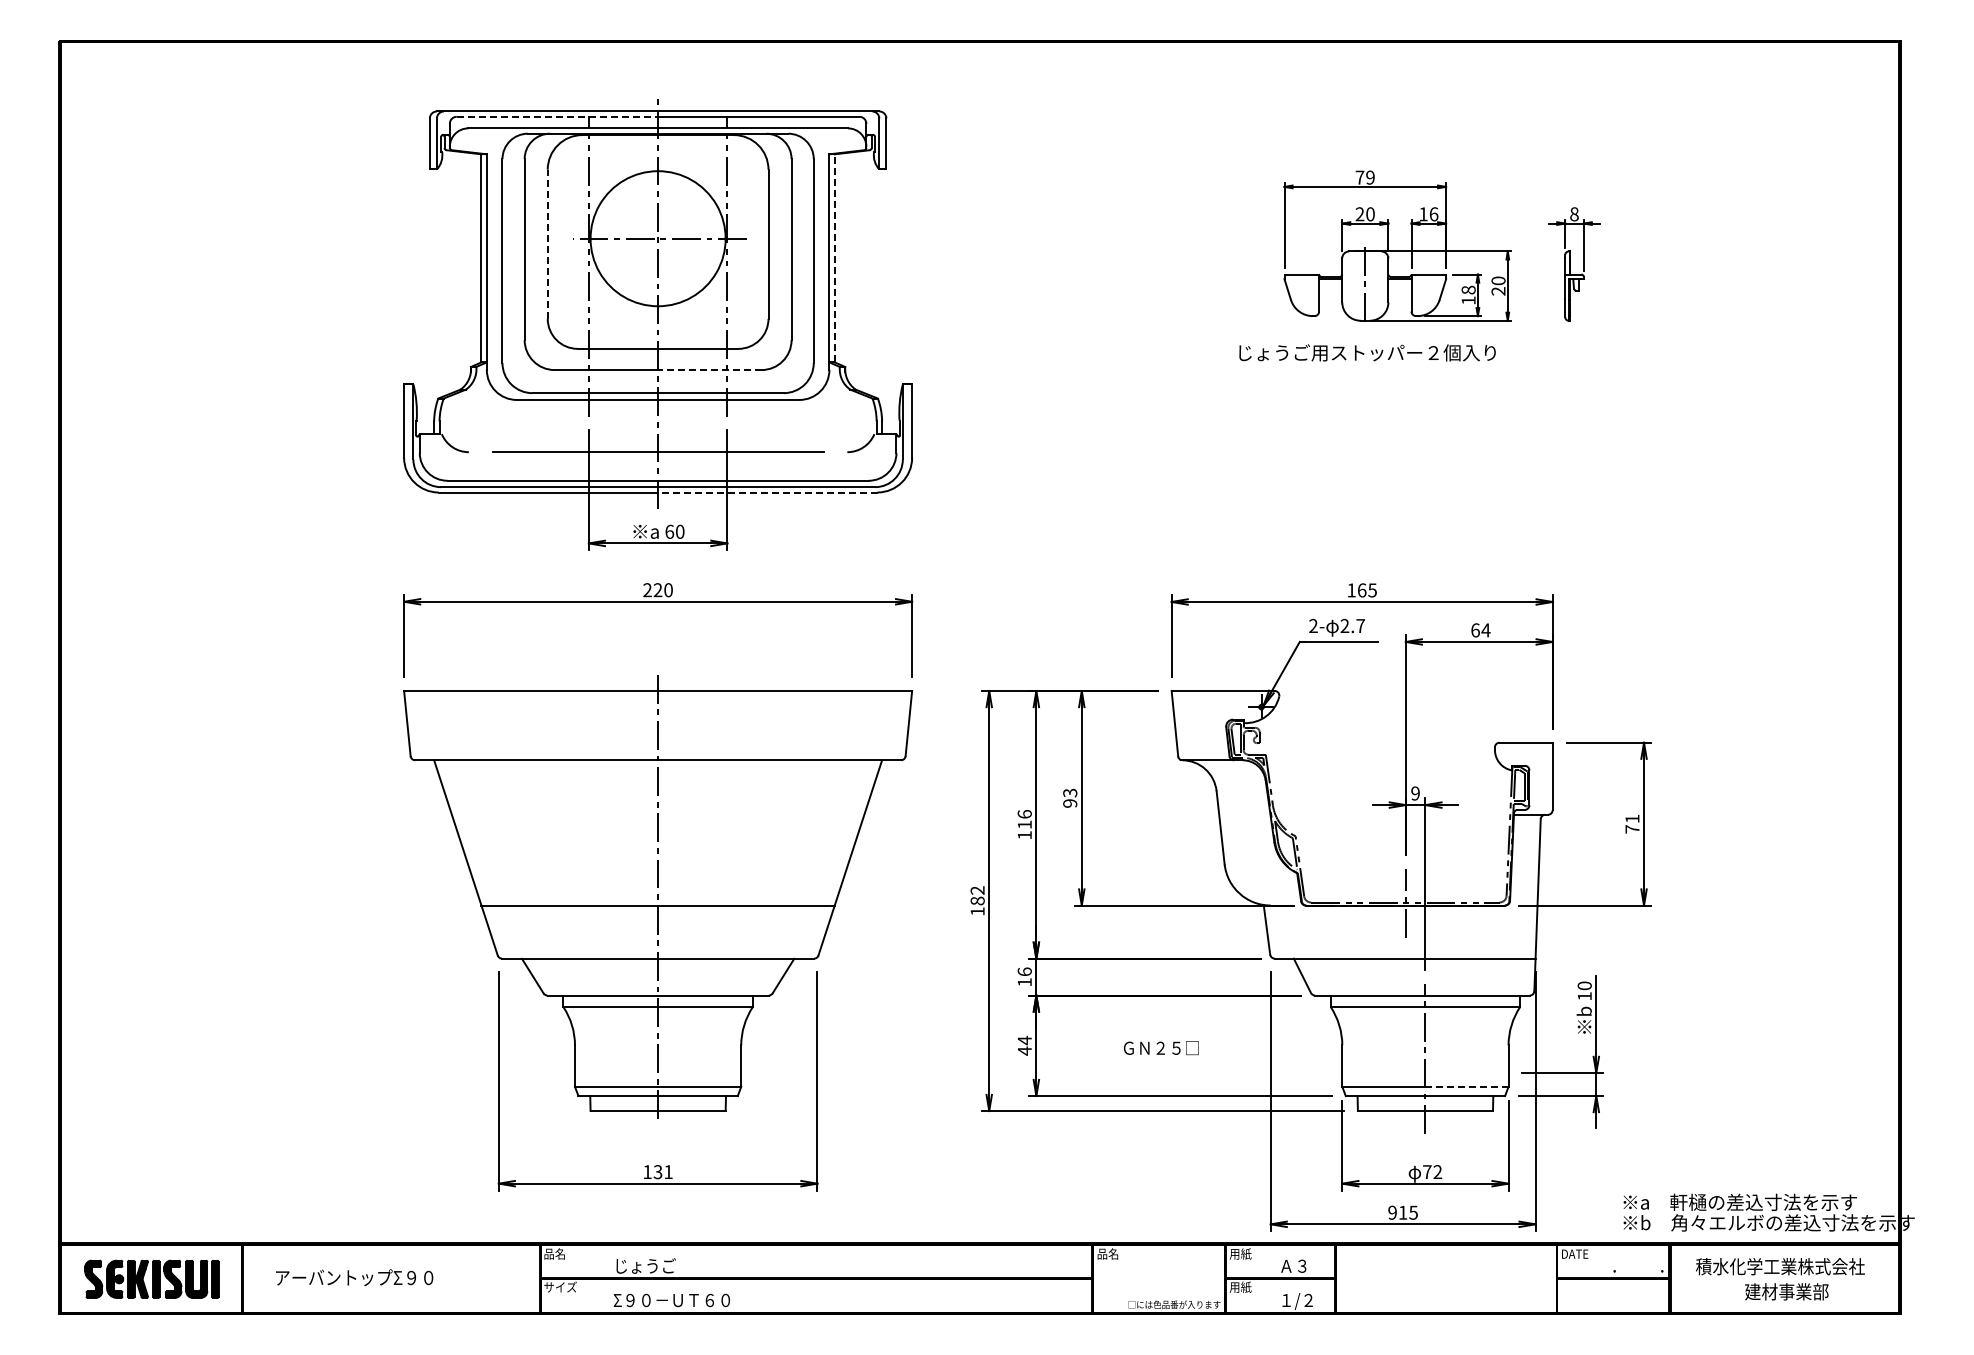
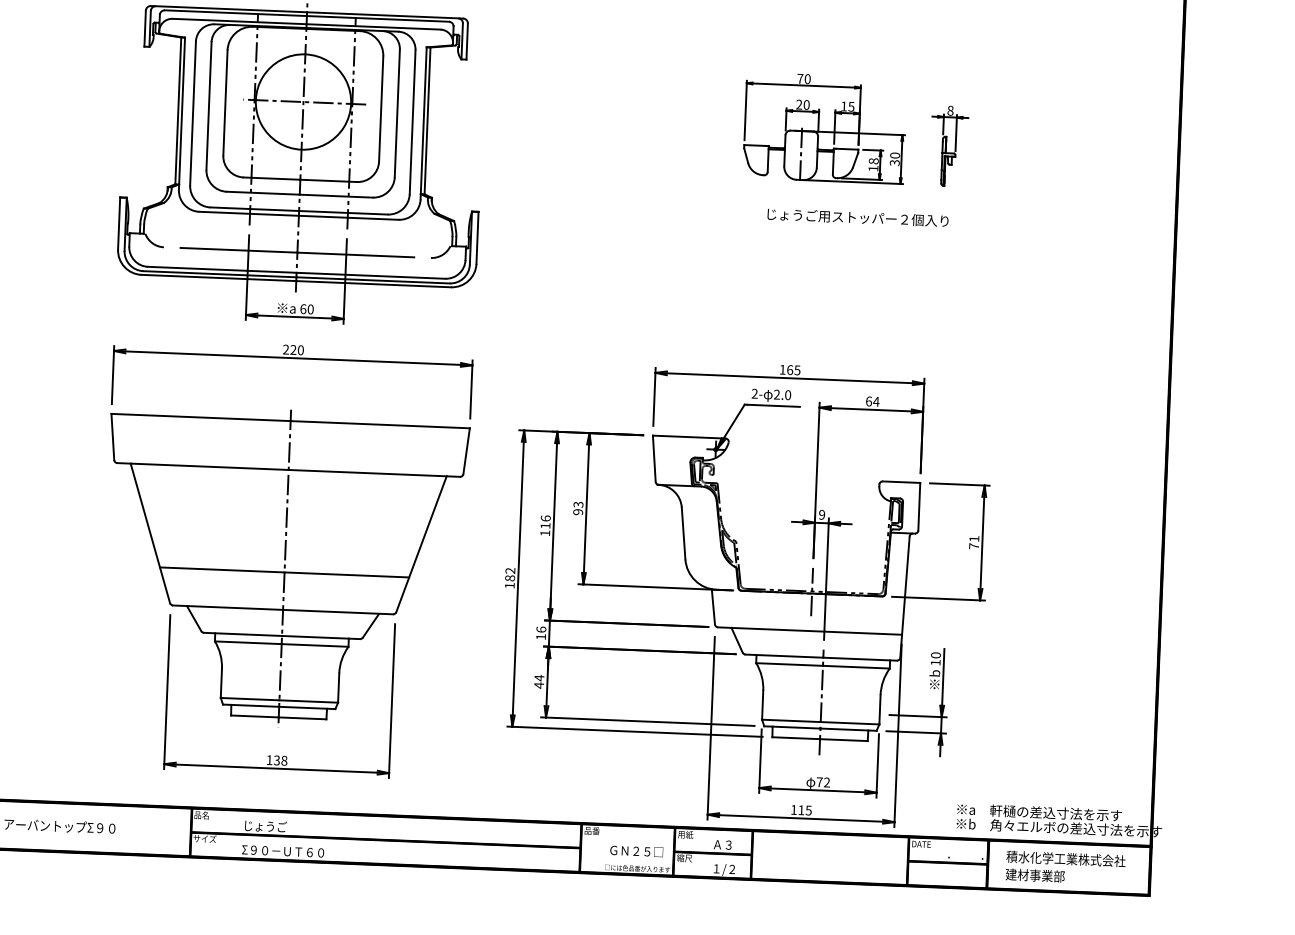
line: (557, 116) -> (235, 12), dashed -> solid
text: (1370, 177) -> (807, 79), 79 -> 70
text: (1433, 214) -> (851, 106), 16 -> 15
line: (547, 244) -> (225, 102), dashed -> solid
line: (834, 257) -> (427, 120), dashed -> solid
text: (1498, 291) -> (894, 163), 20 -> 30
text: (1367, 352) -> (858, 217), moved
line: (709, 370) -> (335, 196), dashed -> solid
line: (767, 492) -> (373, 284), dashed -> solid
text: (1360, 626) -> (787, 395), 2.7 -> 2.0
text: (1160, 1048) -> (636, 851), moved
line: (1467, 1086) -> (850, 723), dashed -> solid
text: (668, 1172) -> (284, 761), 131 -> 138
text: (1392, 1212) -> (793, 809), 915 -> 115
text: (1113, 1253) -> (595, 830), 品名 -> 品番
text: (1240, 1286) -> (684, 857), 用紙 -> 縮尺
text: (1786, 1291) -> (1035, 875), moved

